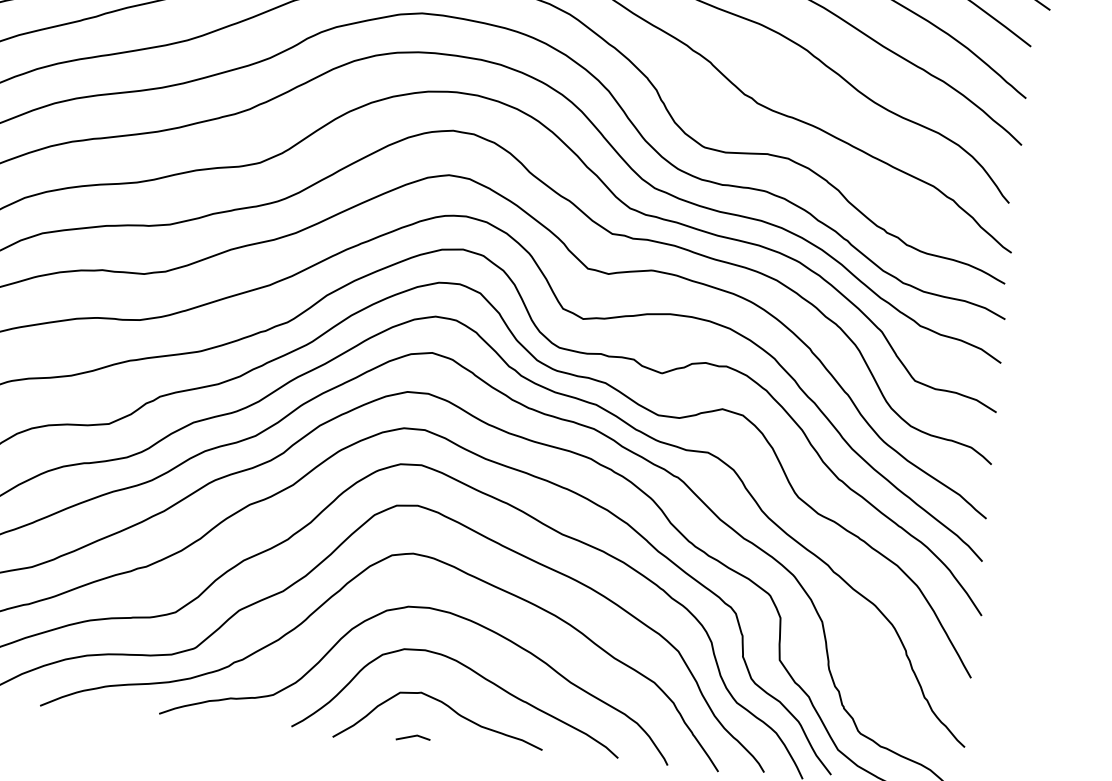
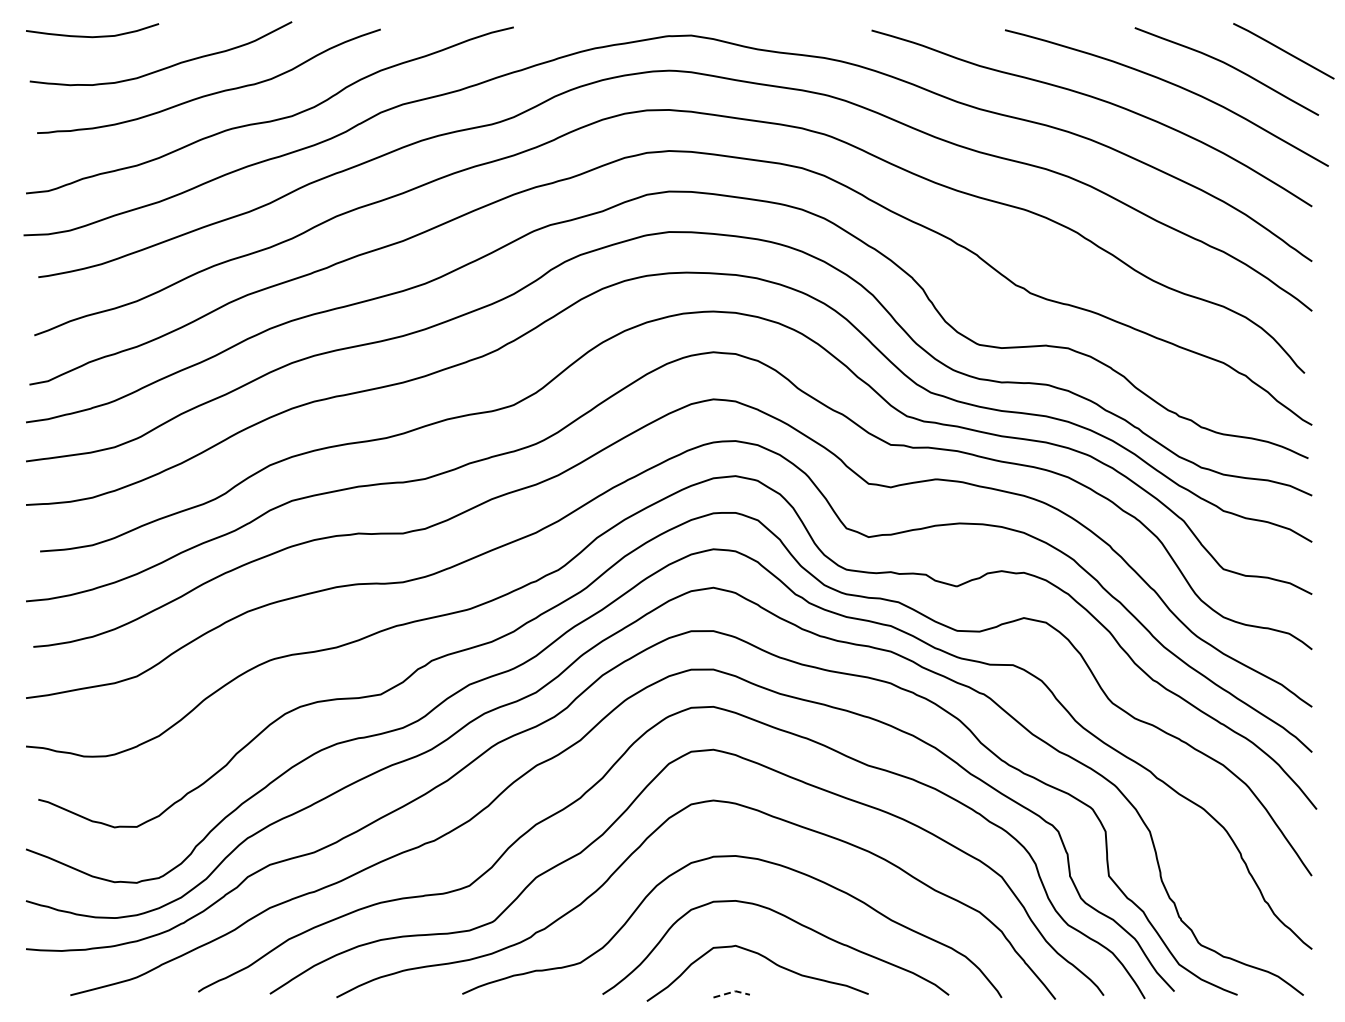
line: (413, 736) -> (731, 992), solid -> dashed

